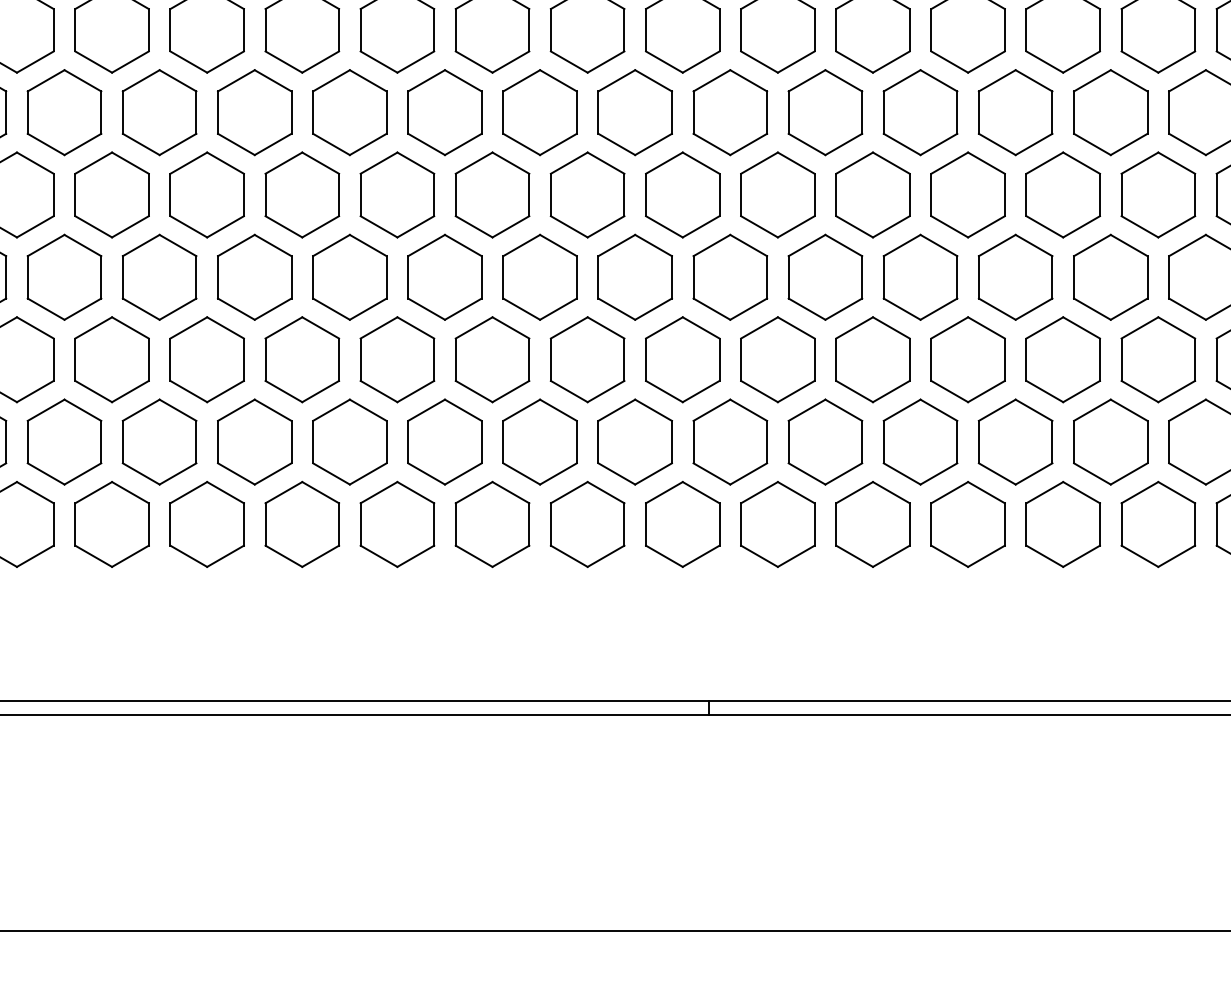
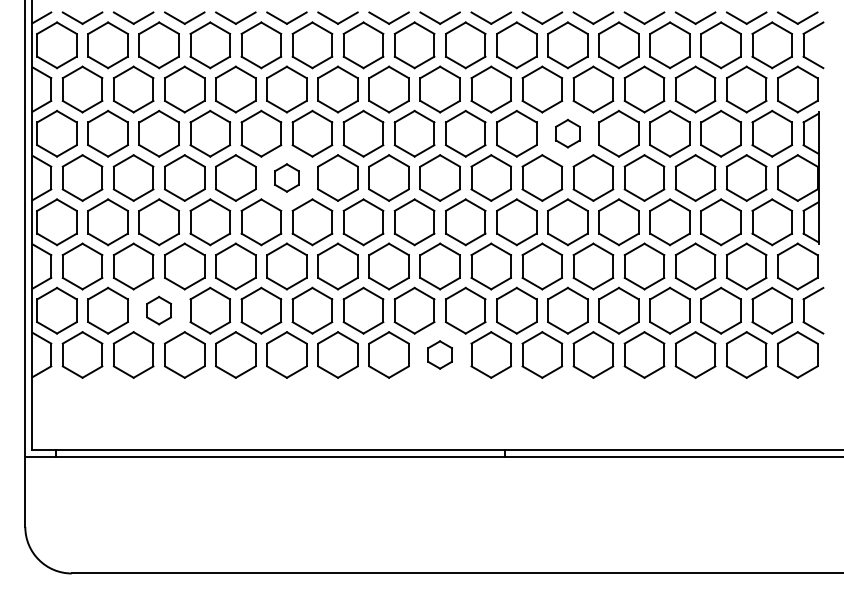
part: (824, 112) -> (567, 133), size x0.6
part: (301, 193) -> (286, 177), size x0.6
part: (63, 441) -> (158, 310), size x0.6
part: (586, 523) -> (439, 354), size x0.6

